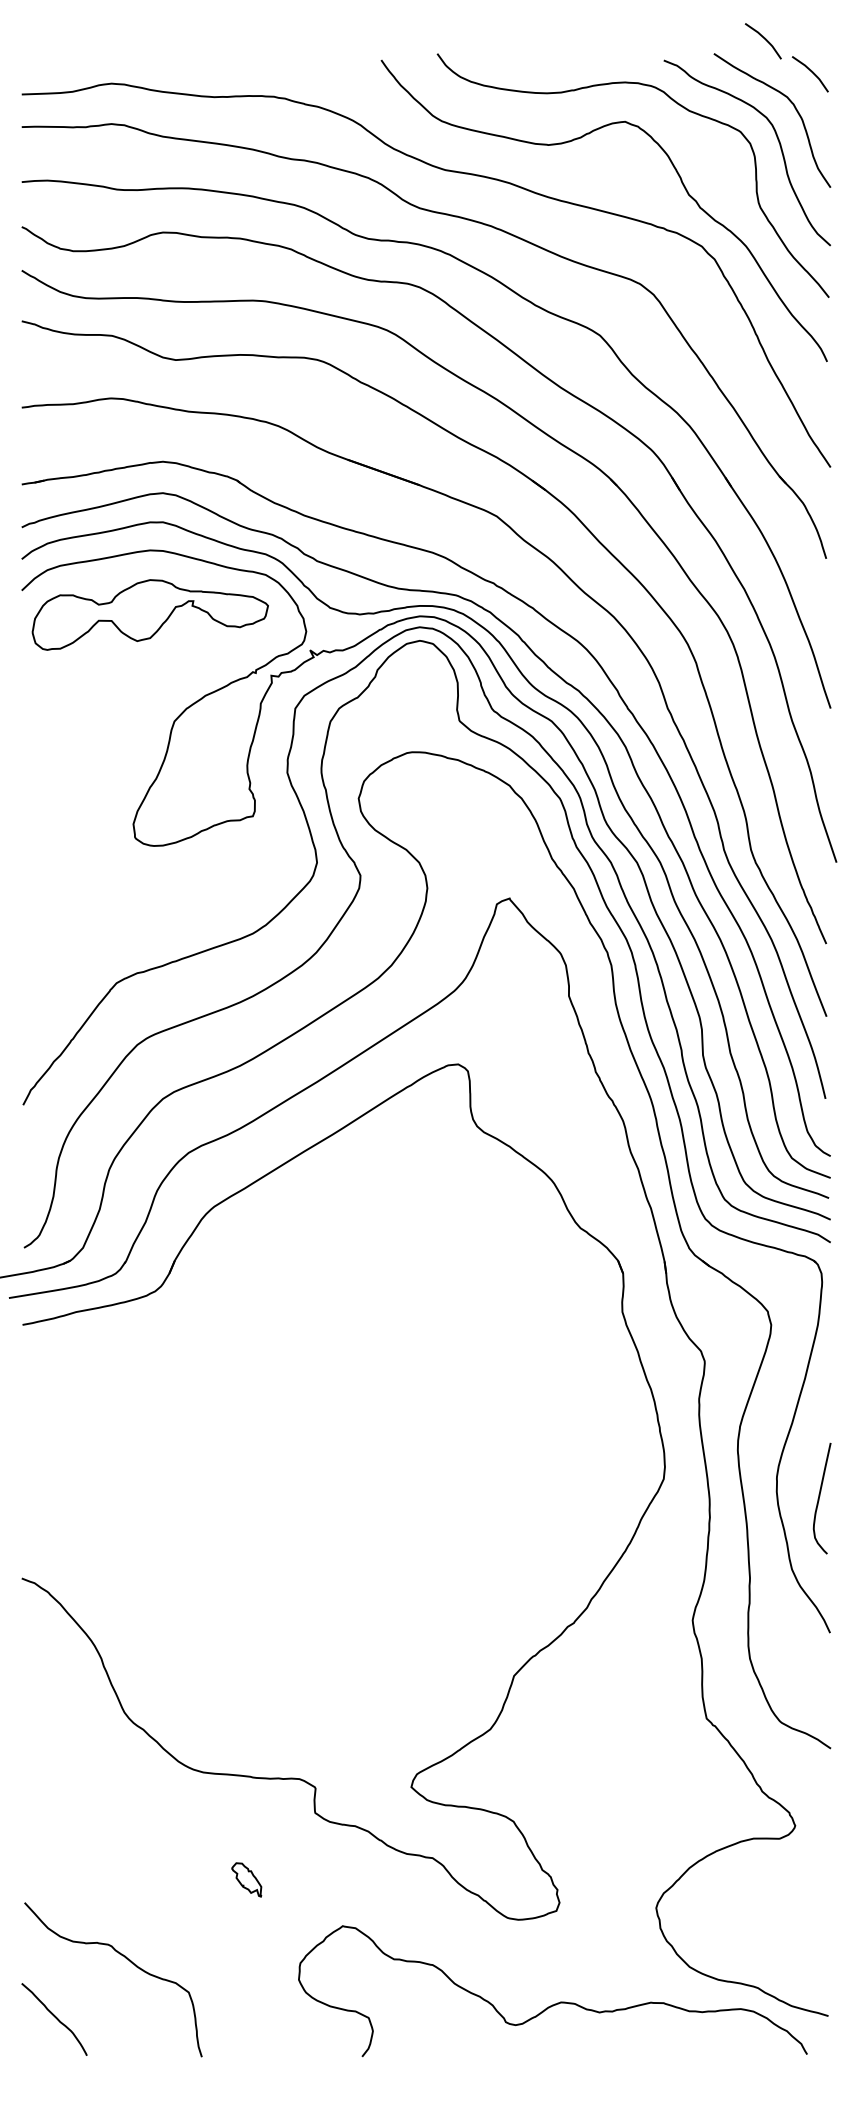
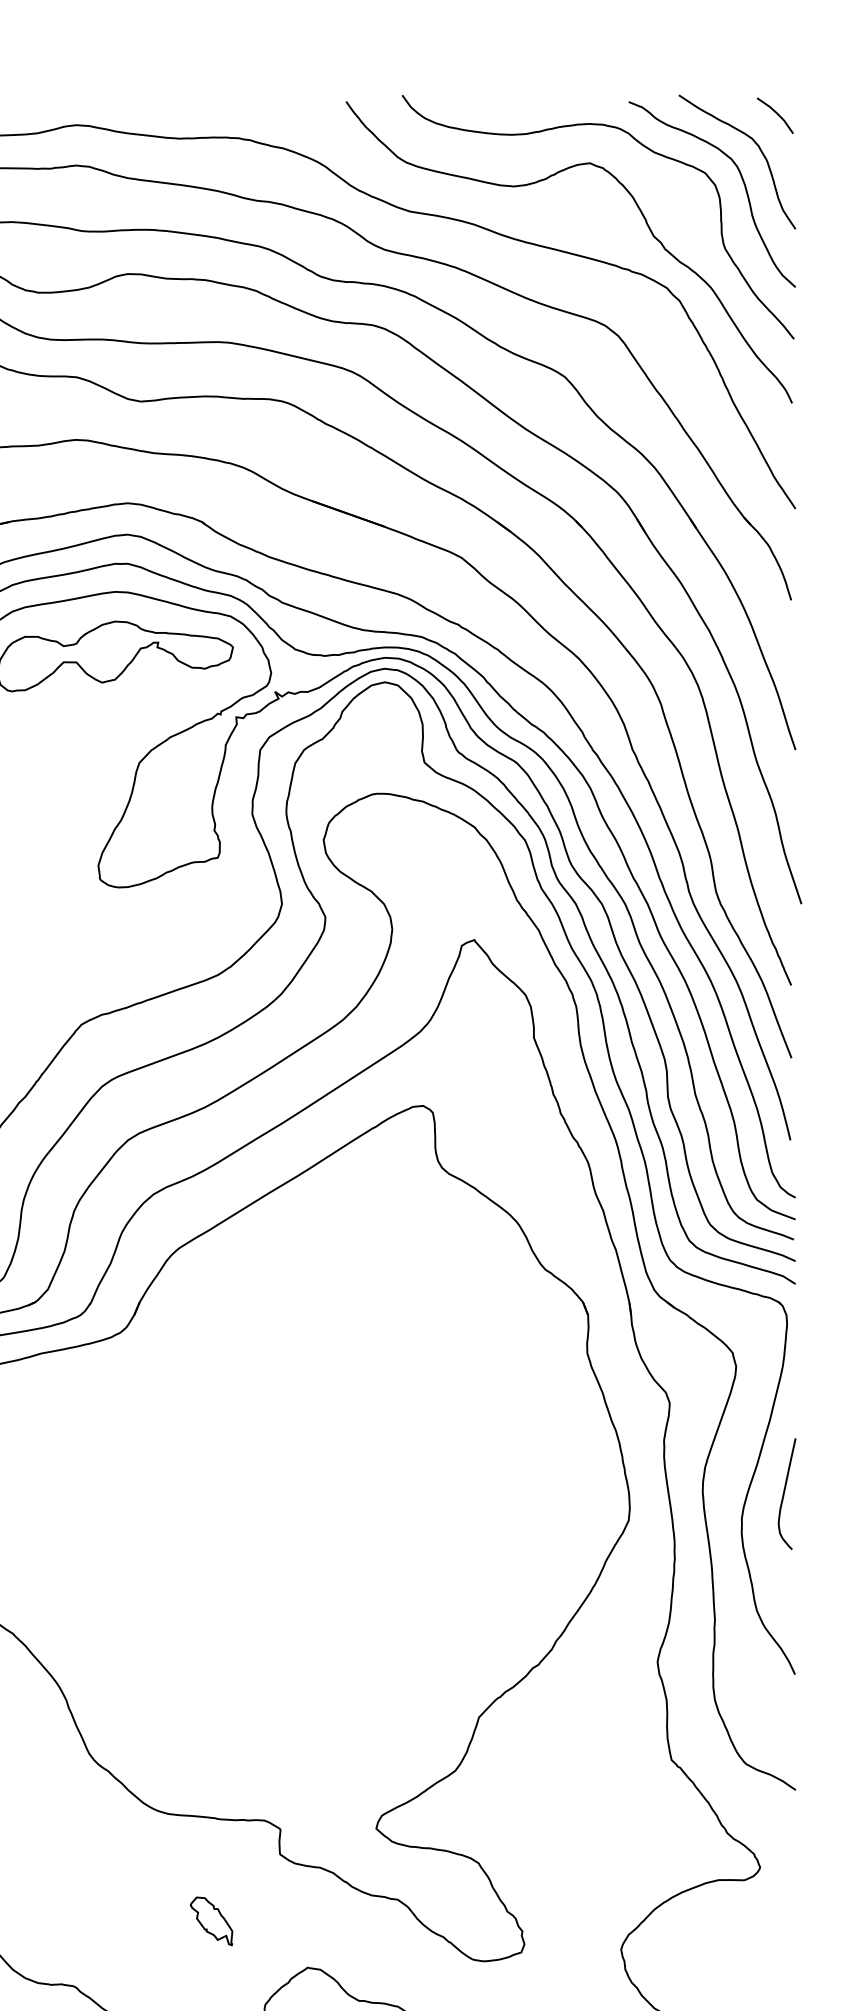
curve: (764, 39) -> (729, 81), removed
curve: (819, 1498) -> (784, 1494), moved
part: (246, 1879) -> (211, 1921), size x1.43

